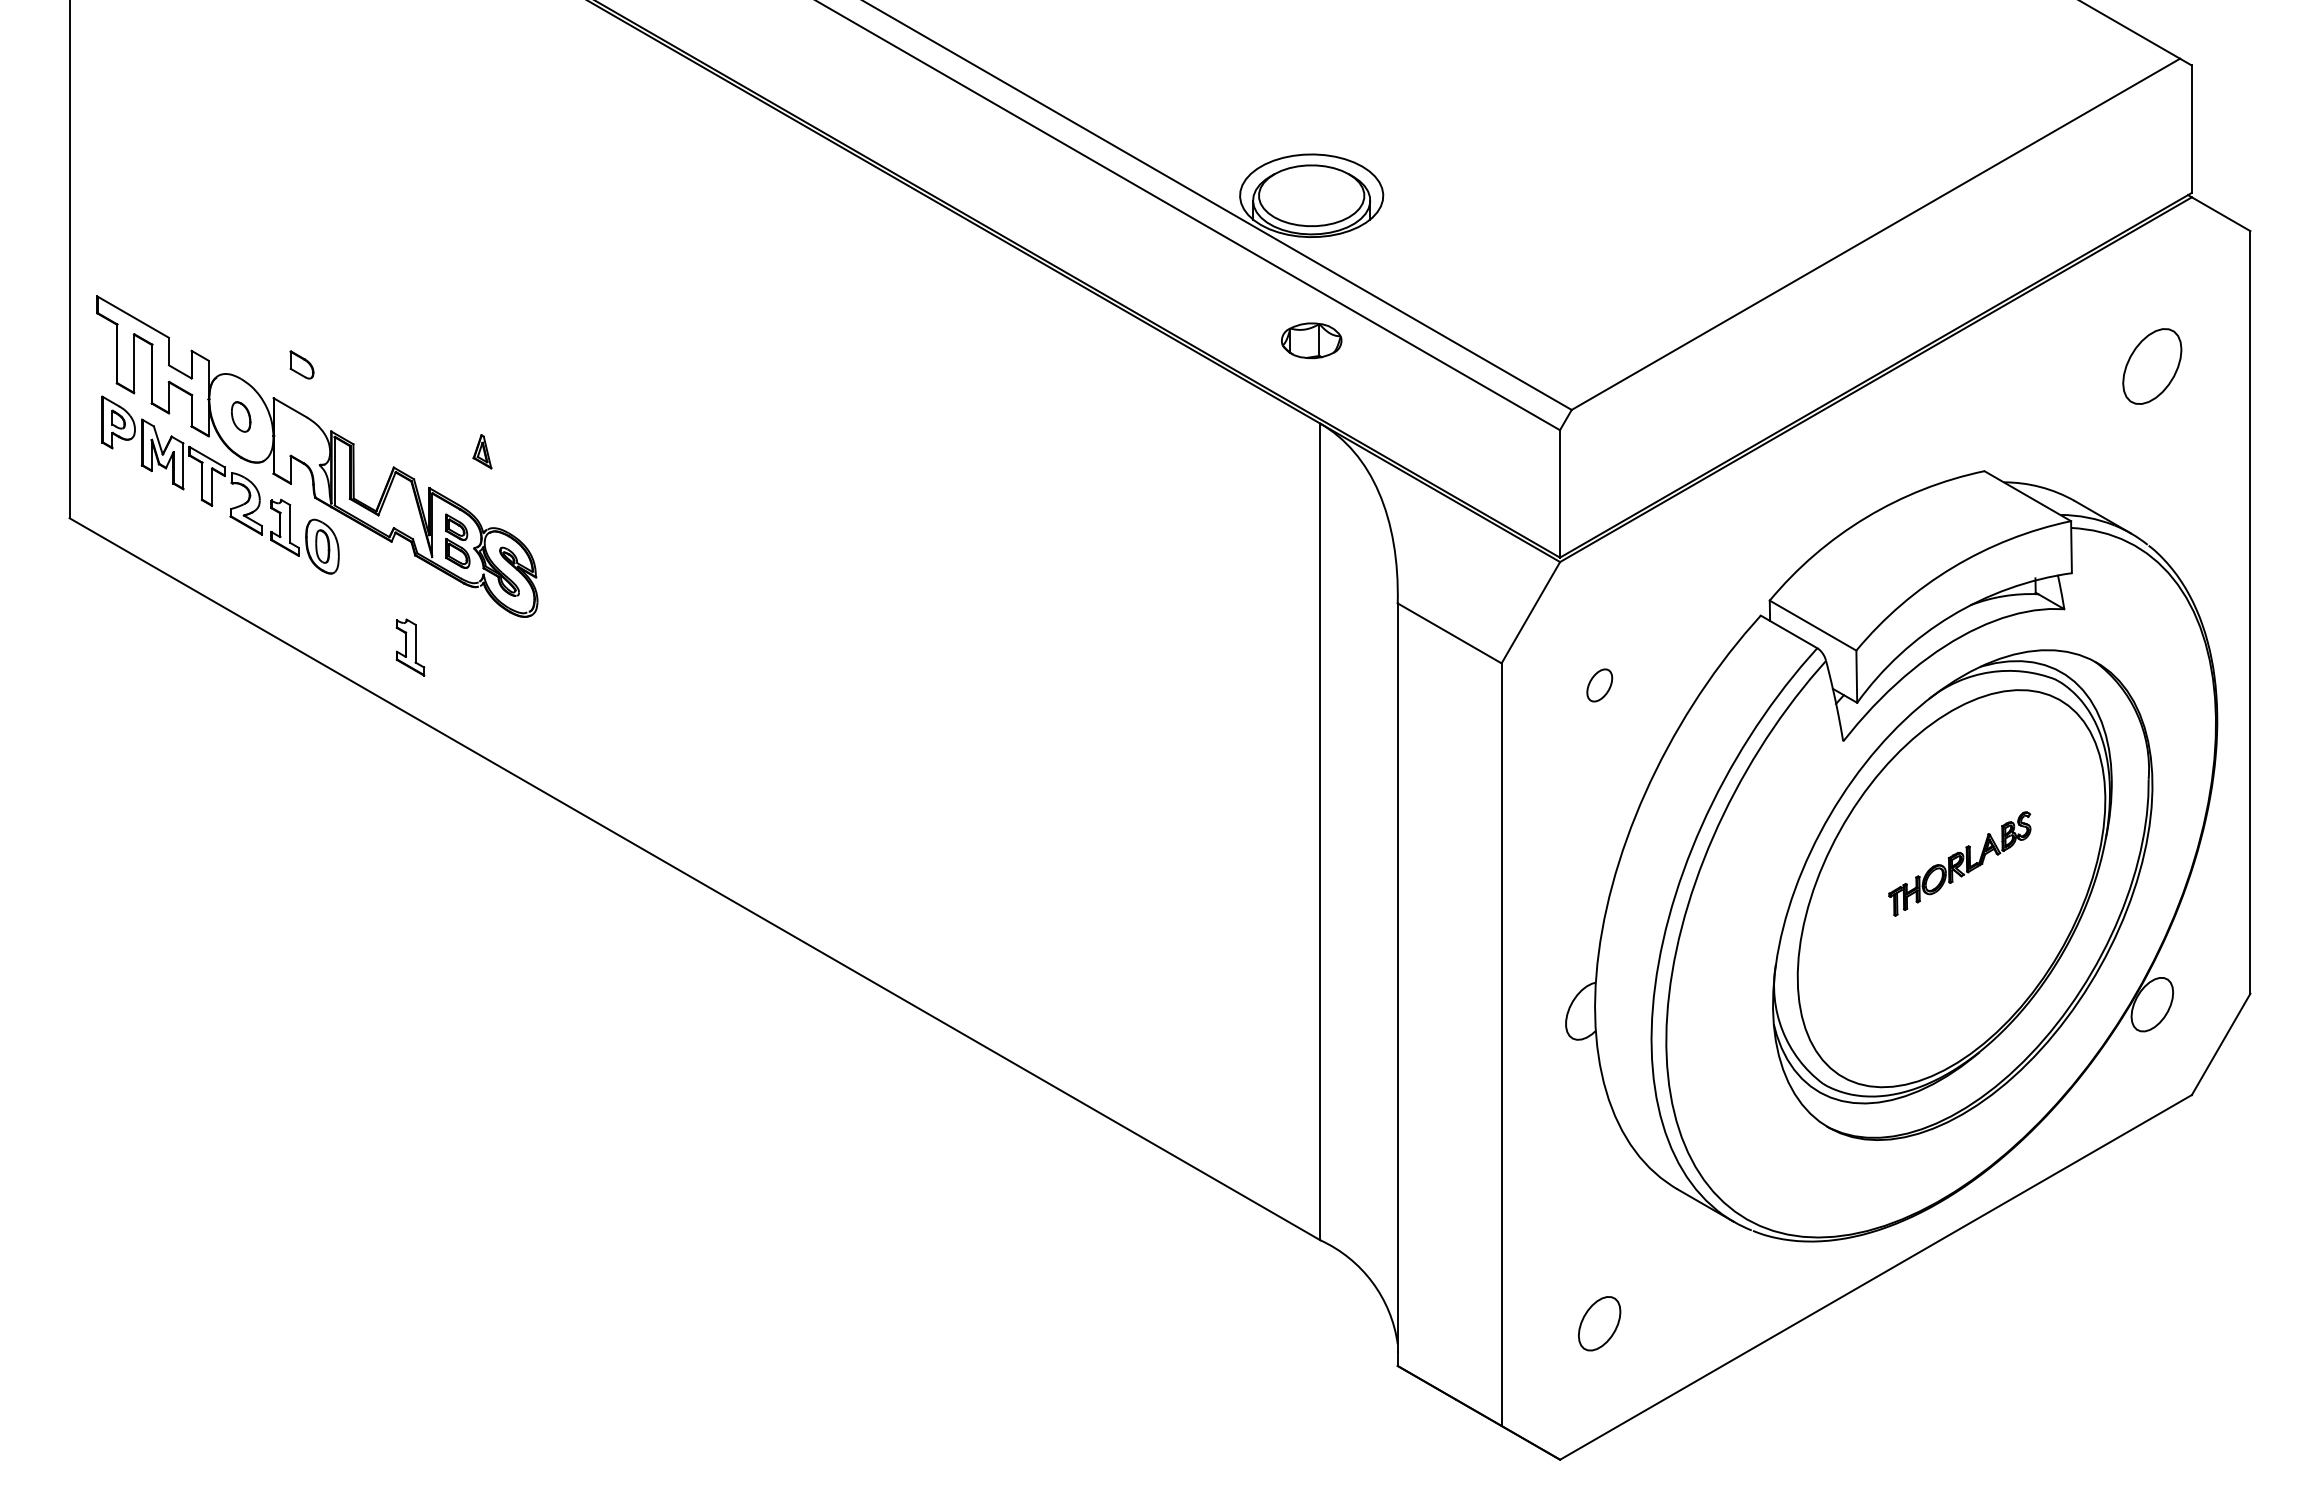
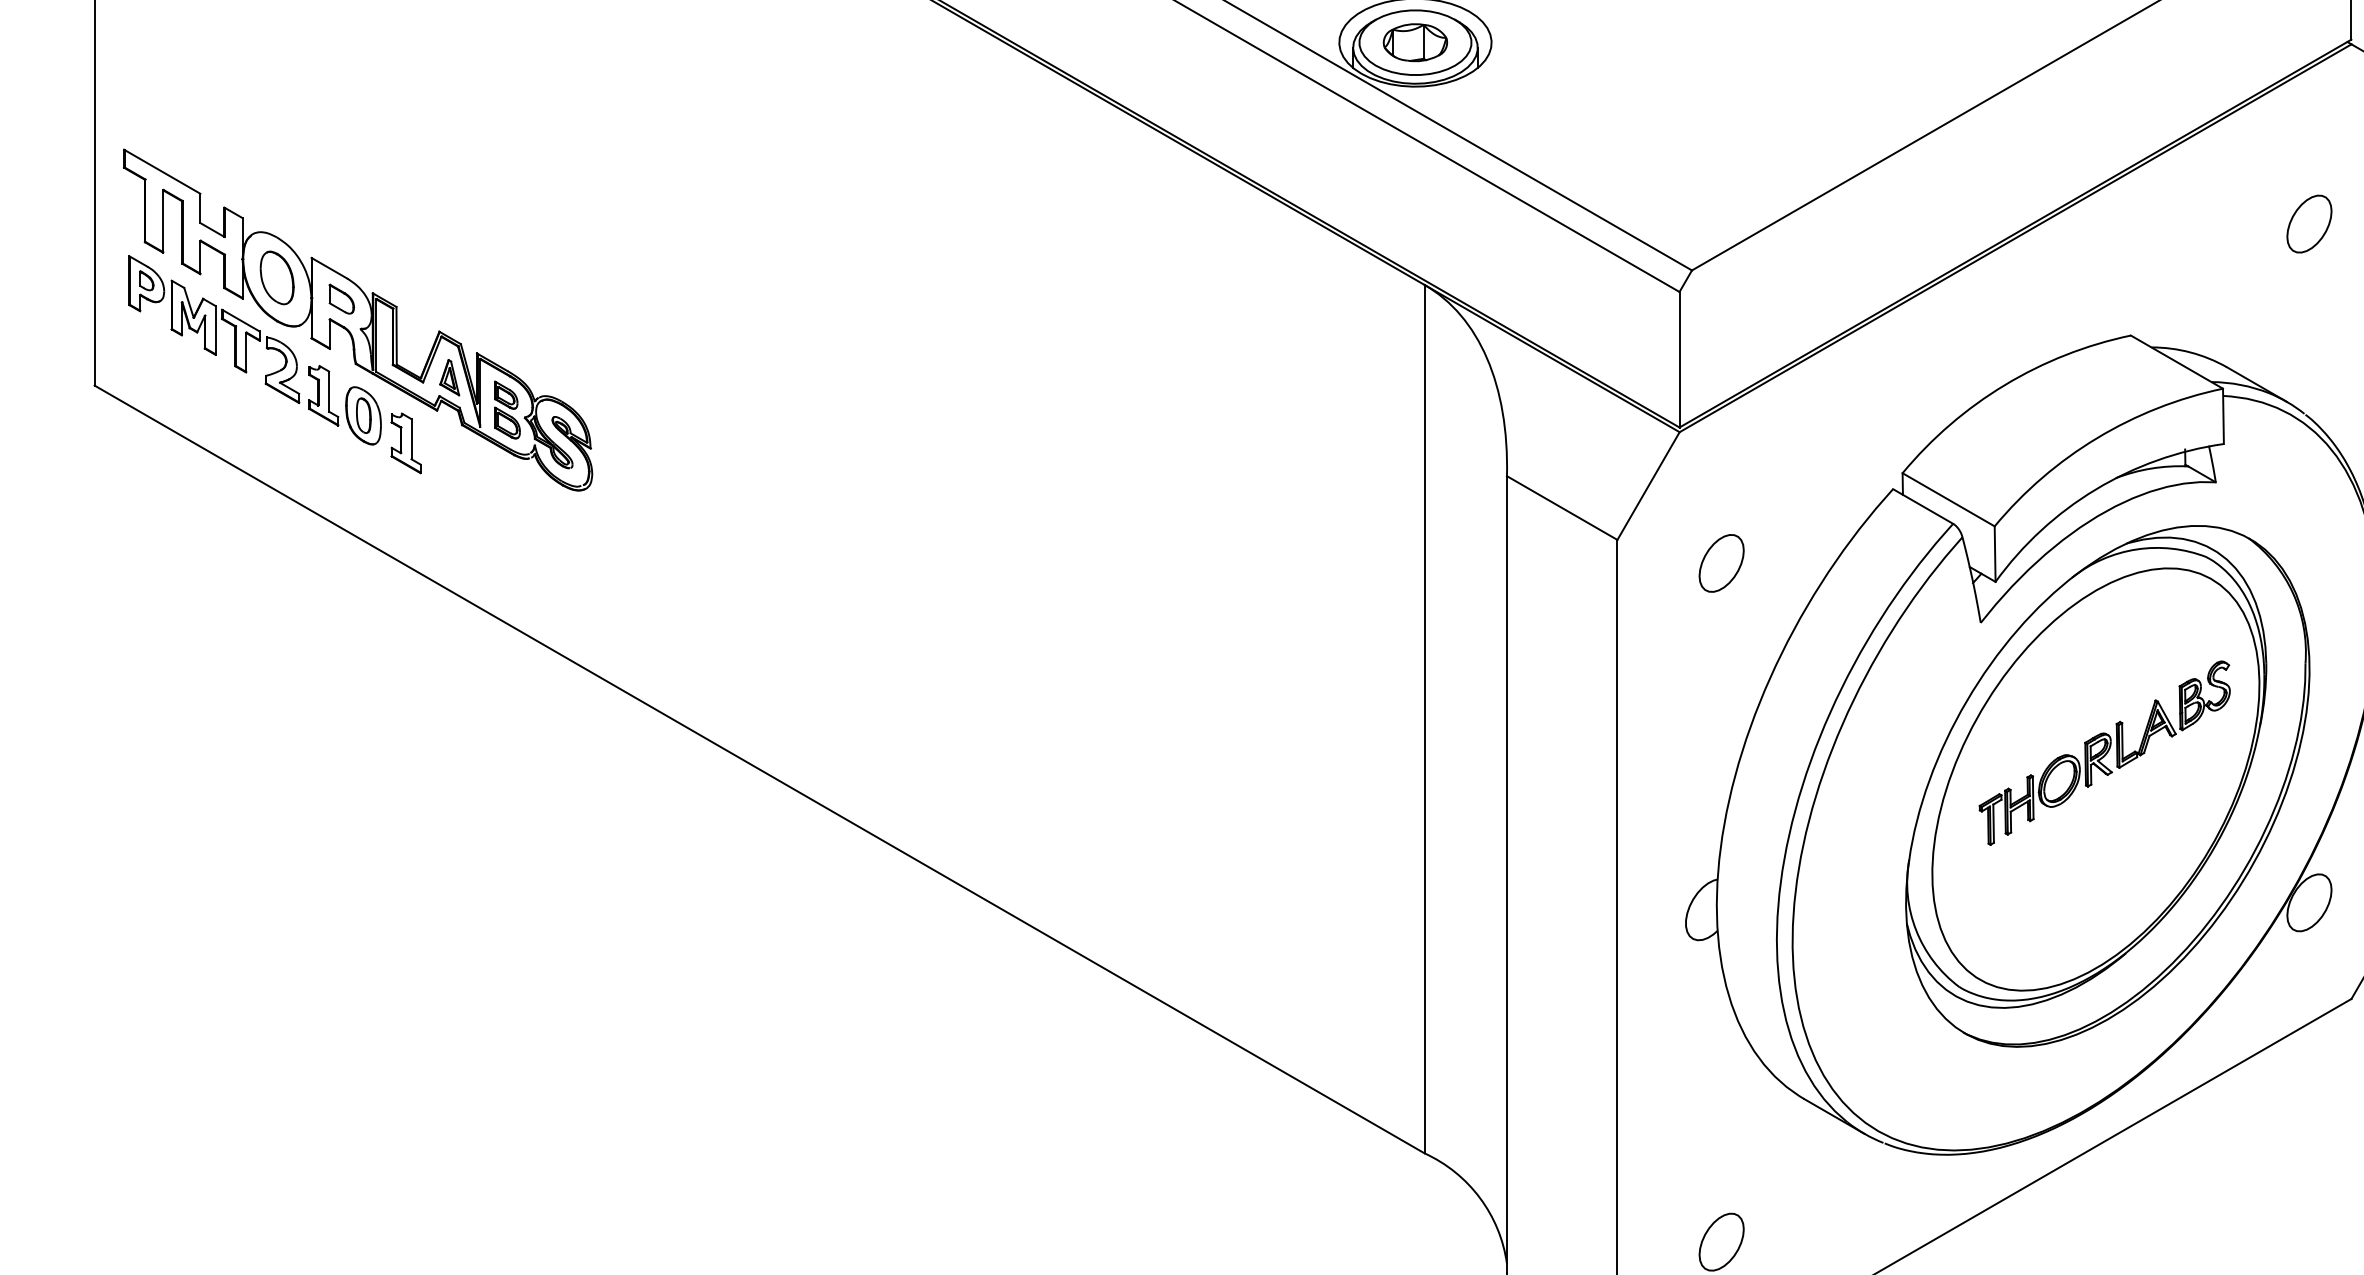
part: (1311, 340) -> (1415, 42), moved
part: (301, 364) -> (341, 298), moved
part: (2152, 365) -> (2309, 223), size x0.71
part: (240, 416) -> (276, 277), size x1.67
part: (482, 451) -> (449, 377), moved
part: (410, 647) -> (406, 443), moved
part: (1599, 685) -> (1721, 563), size x1.67
part: (1959, 863) -> (2104, 752), size x1.67

